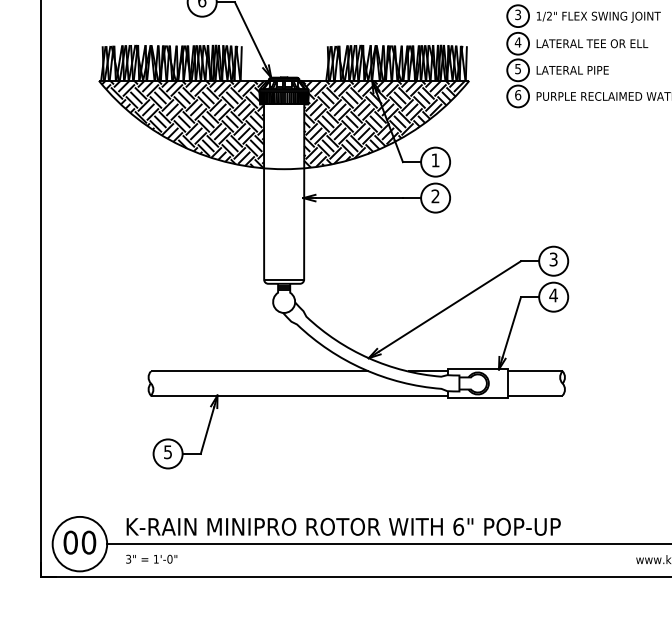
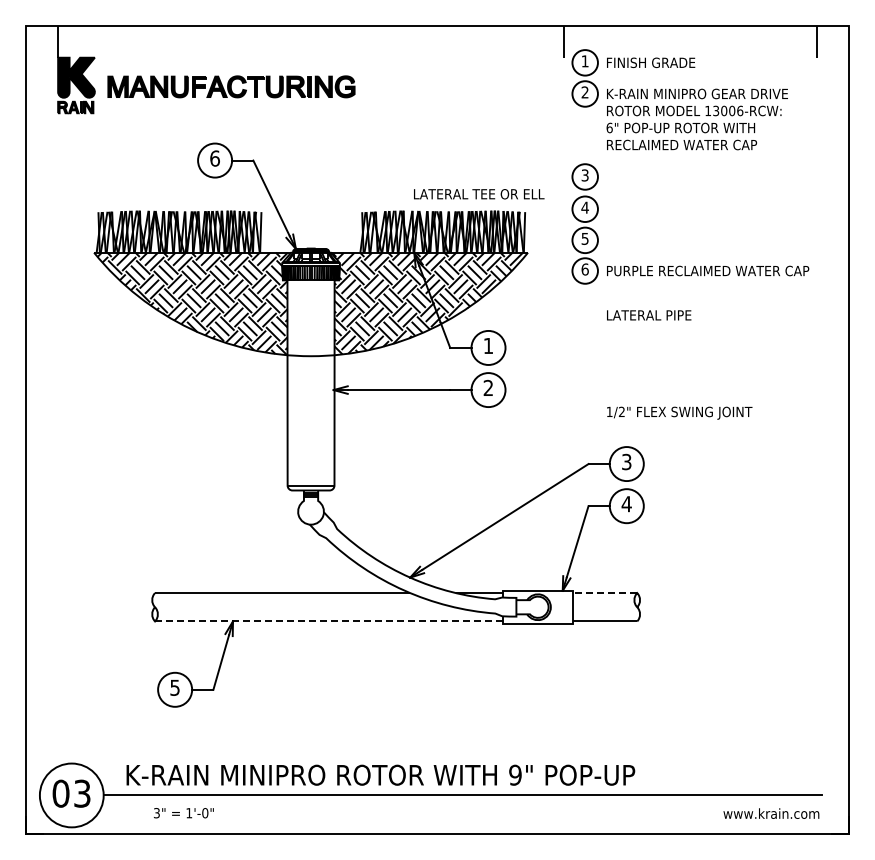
text: (598, 16) -> (679, 412), moved
text: (592, 43) -> (479, 194), moved
text: (573, 70) -> (649, 315), moved
line: (535, 371) -> (605, 593), solid -> dashed
line: (299, 395) -> (328, 621), solid -> dashed
text: (458, 526) -> (515, 774), 6" -> 9"
text: (89, 542) -> (82, 793), 00 -> 03
text: (151, 559) -> (183, 813), moved

